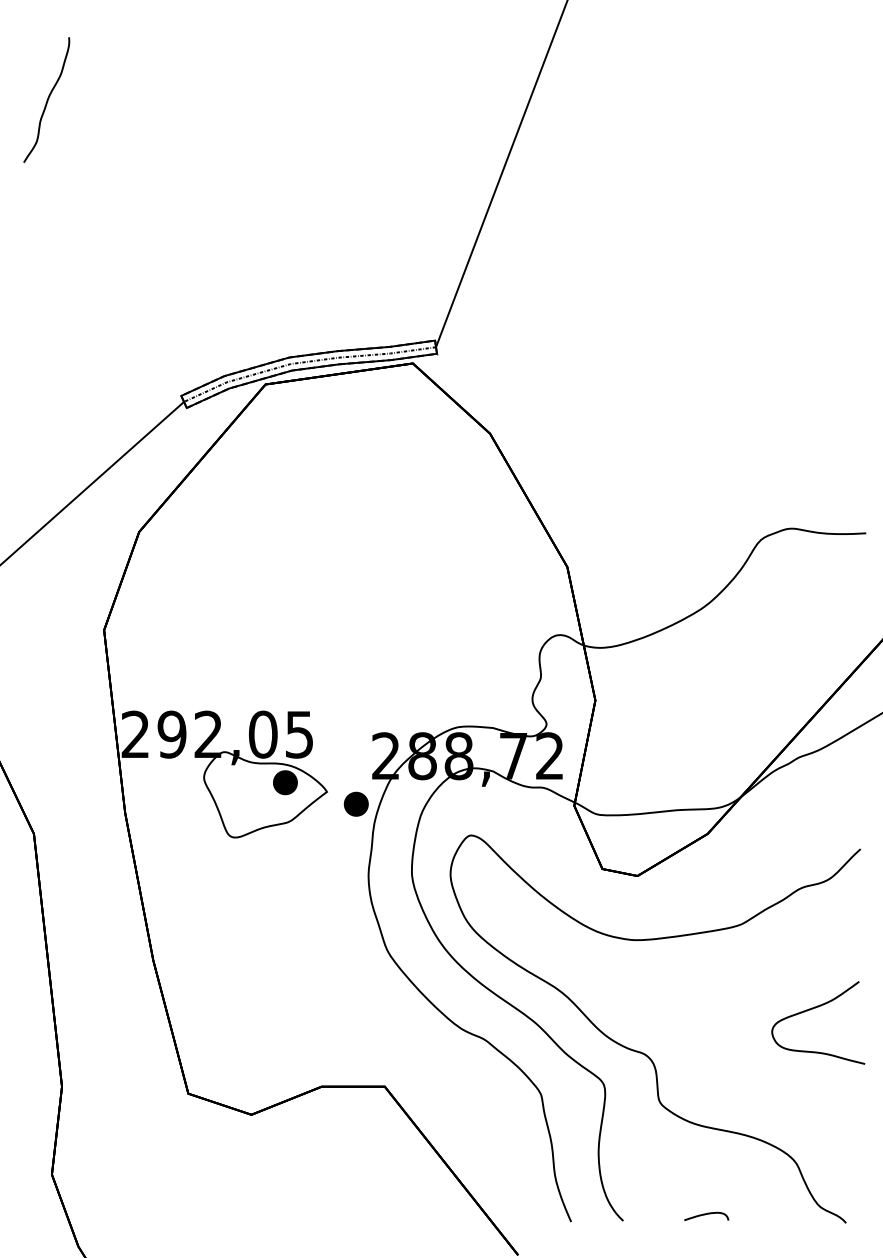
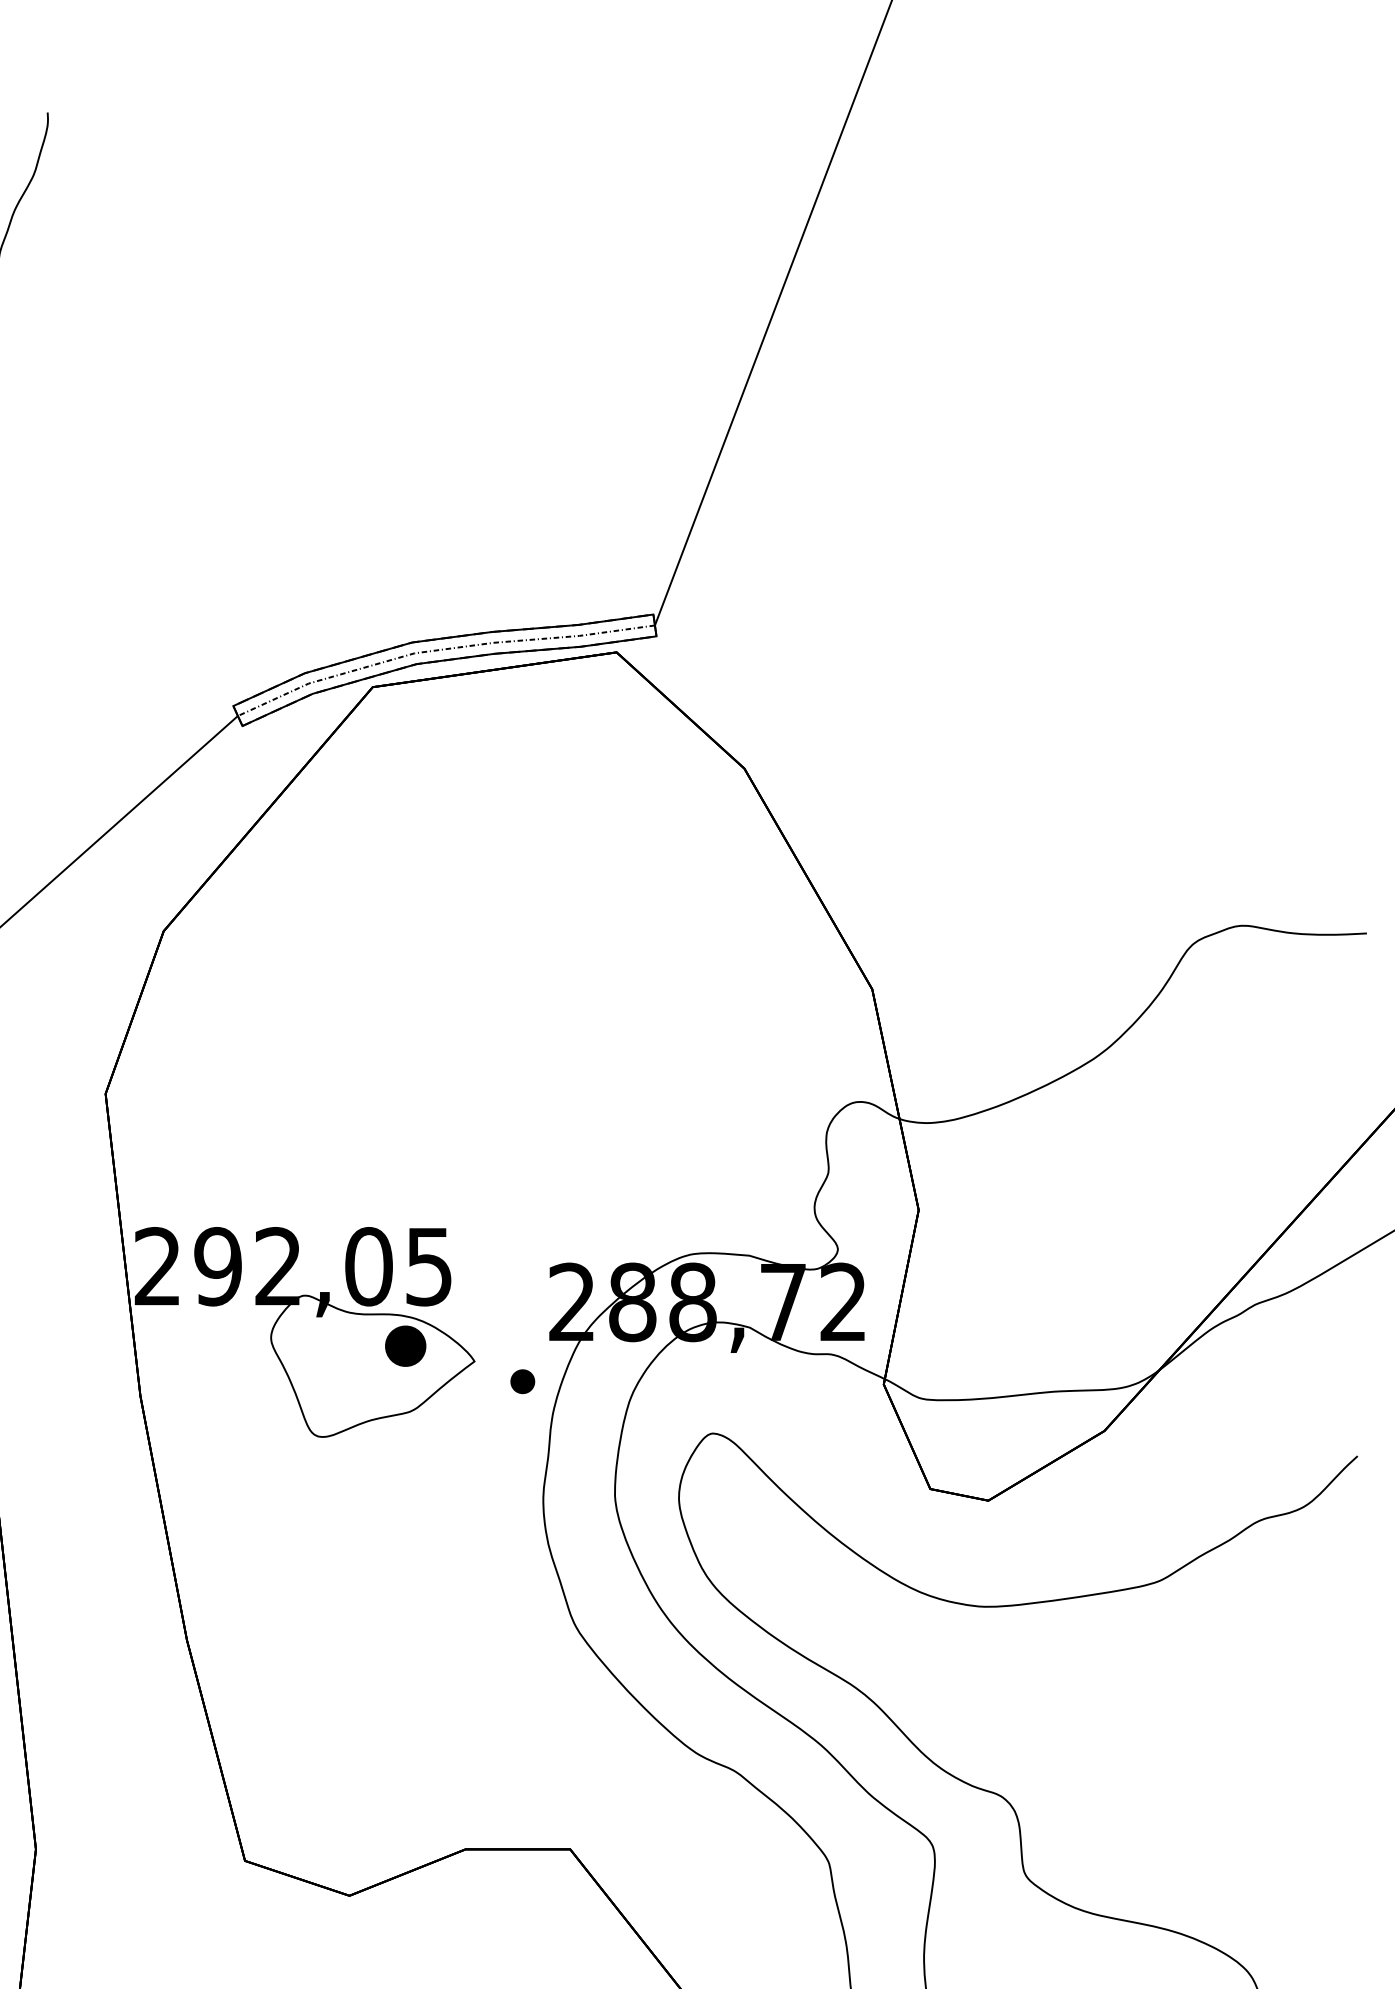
part: (355, 803) -> (521, 1380), size x0.6
curve: (813, 1009) -> (1279, 1721), removed

